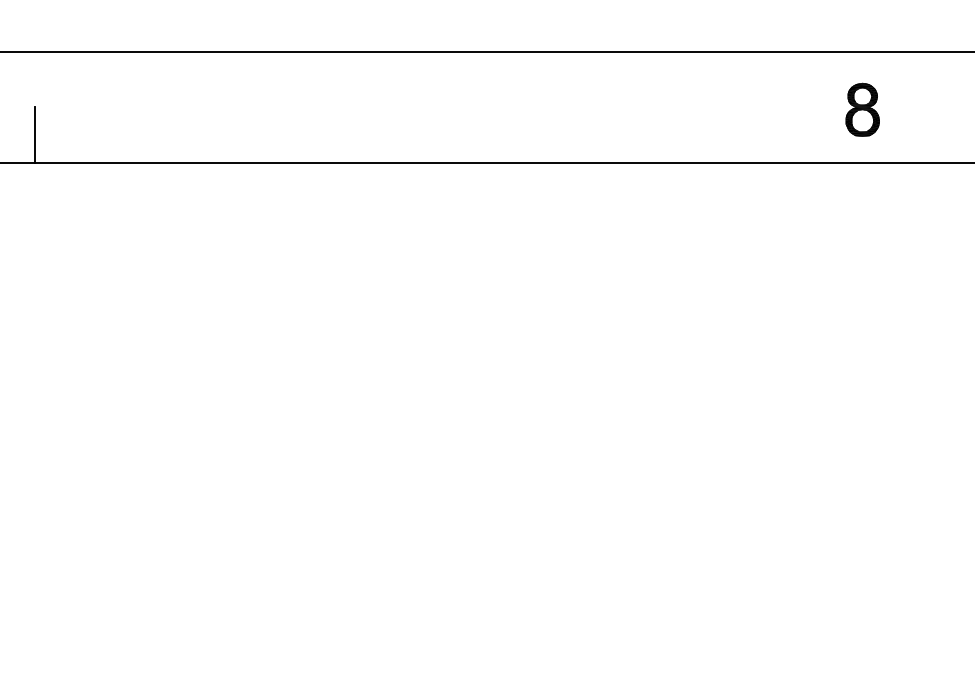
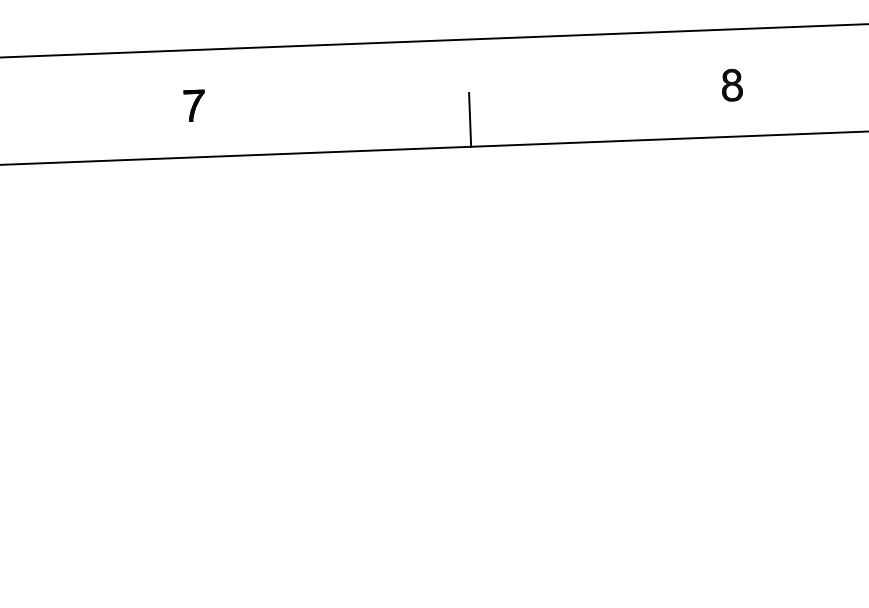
part: (307, 109) -> (194, 105), added
part: (862, 109) -> (731, 84), size x0.62
line: (590, 134) -> (469, 119), added

